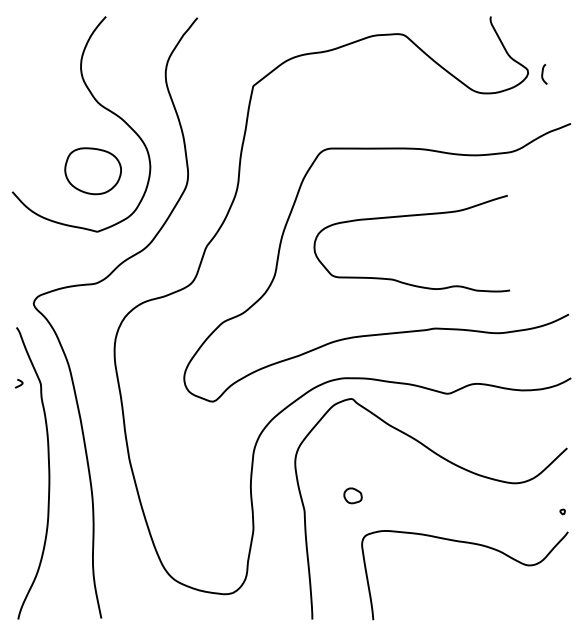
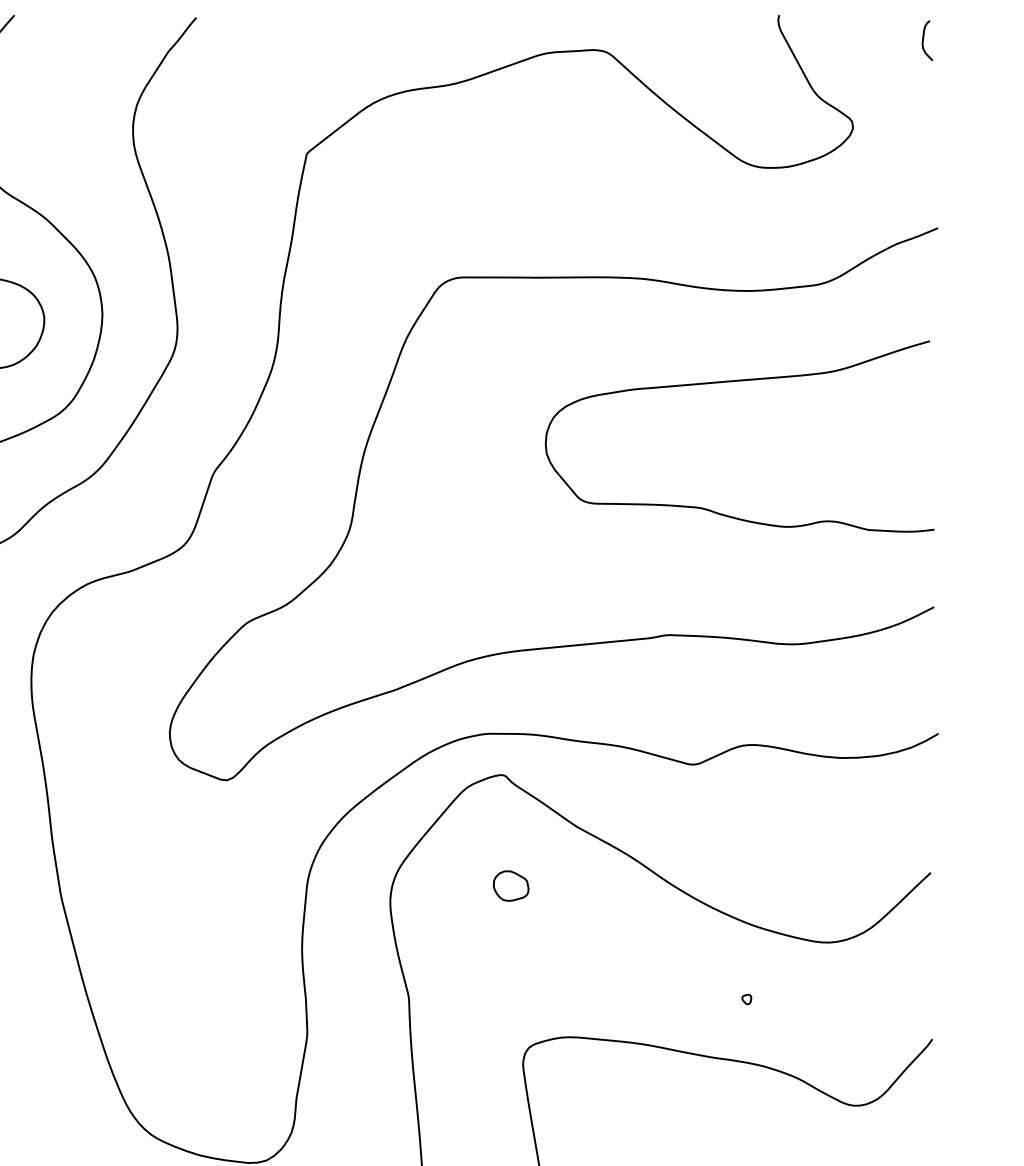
curve: (543, 74) -> (925, 40), moved
curve: (411, 216) -> (738, 382), moved
part: (352, 495) -> (510, 885), moved
part: (562, 511) -> (746, 998), moved

